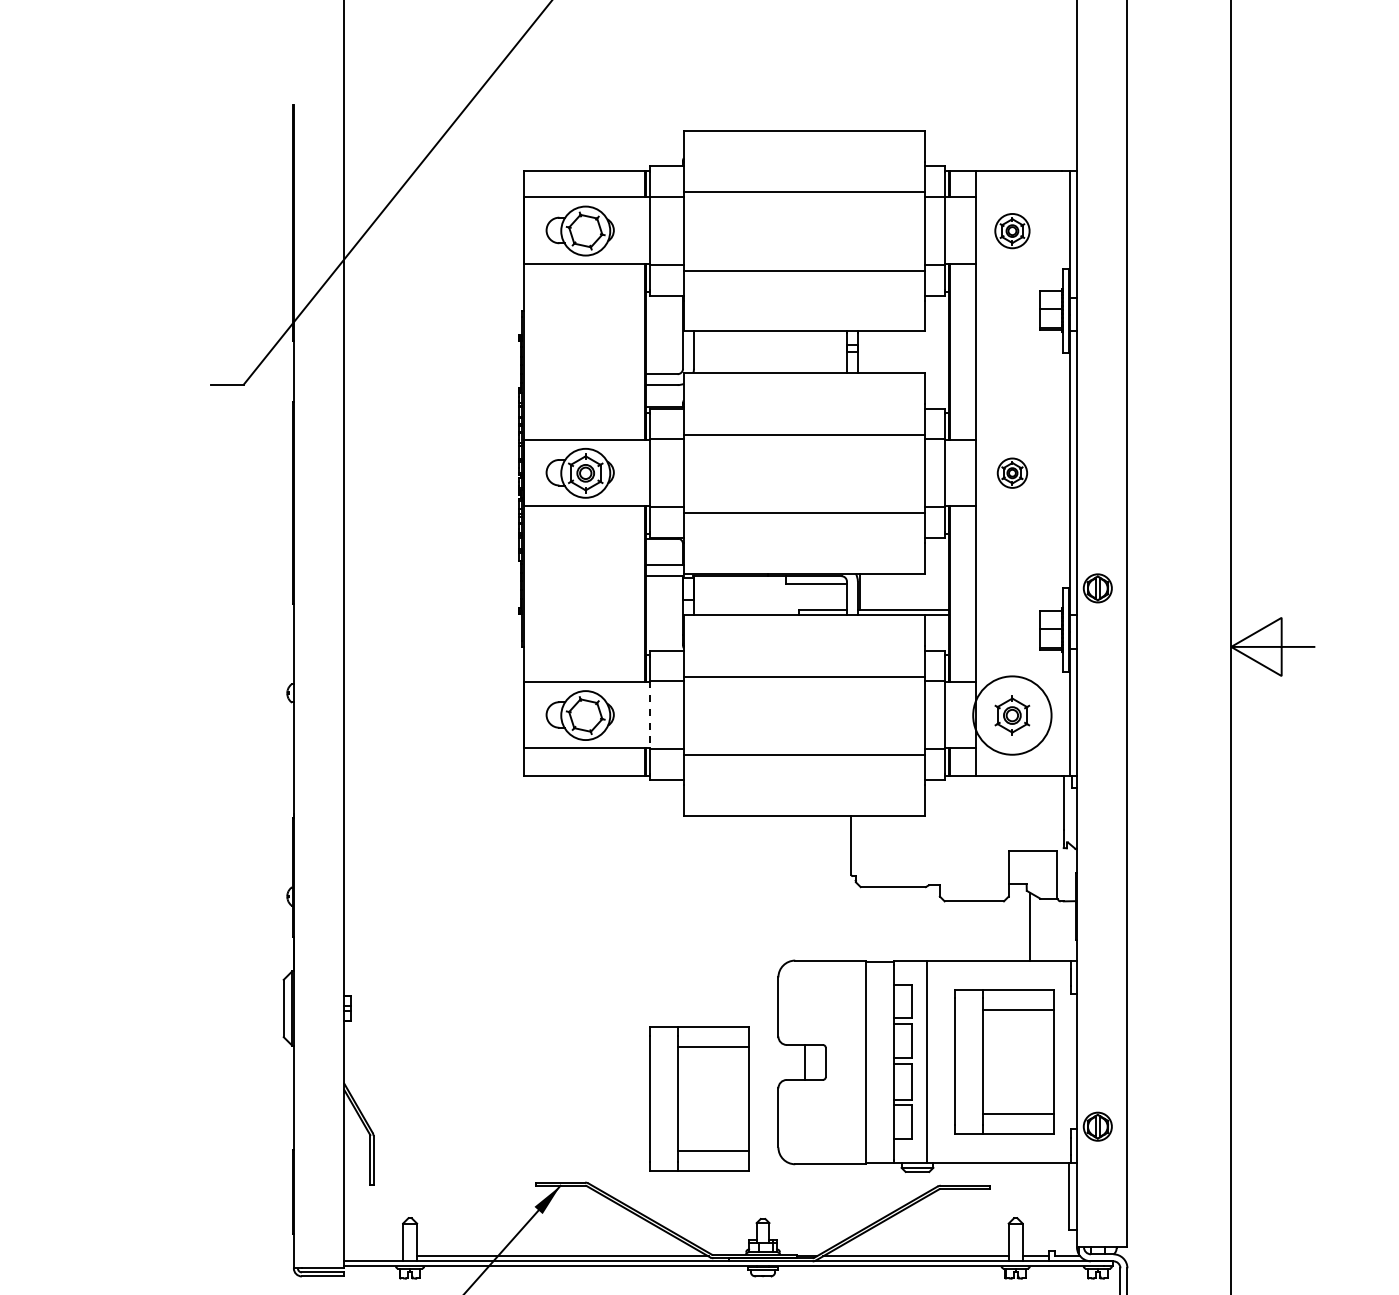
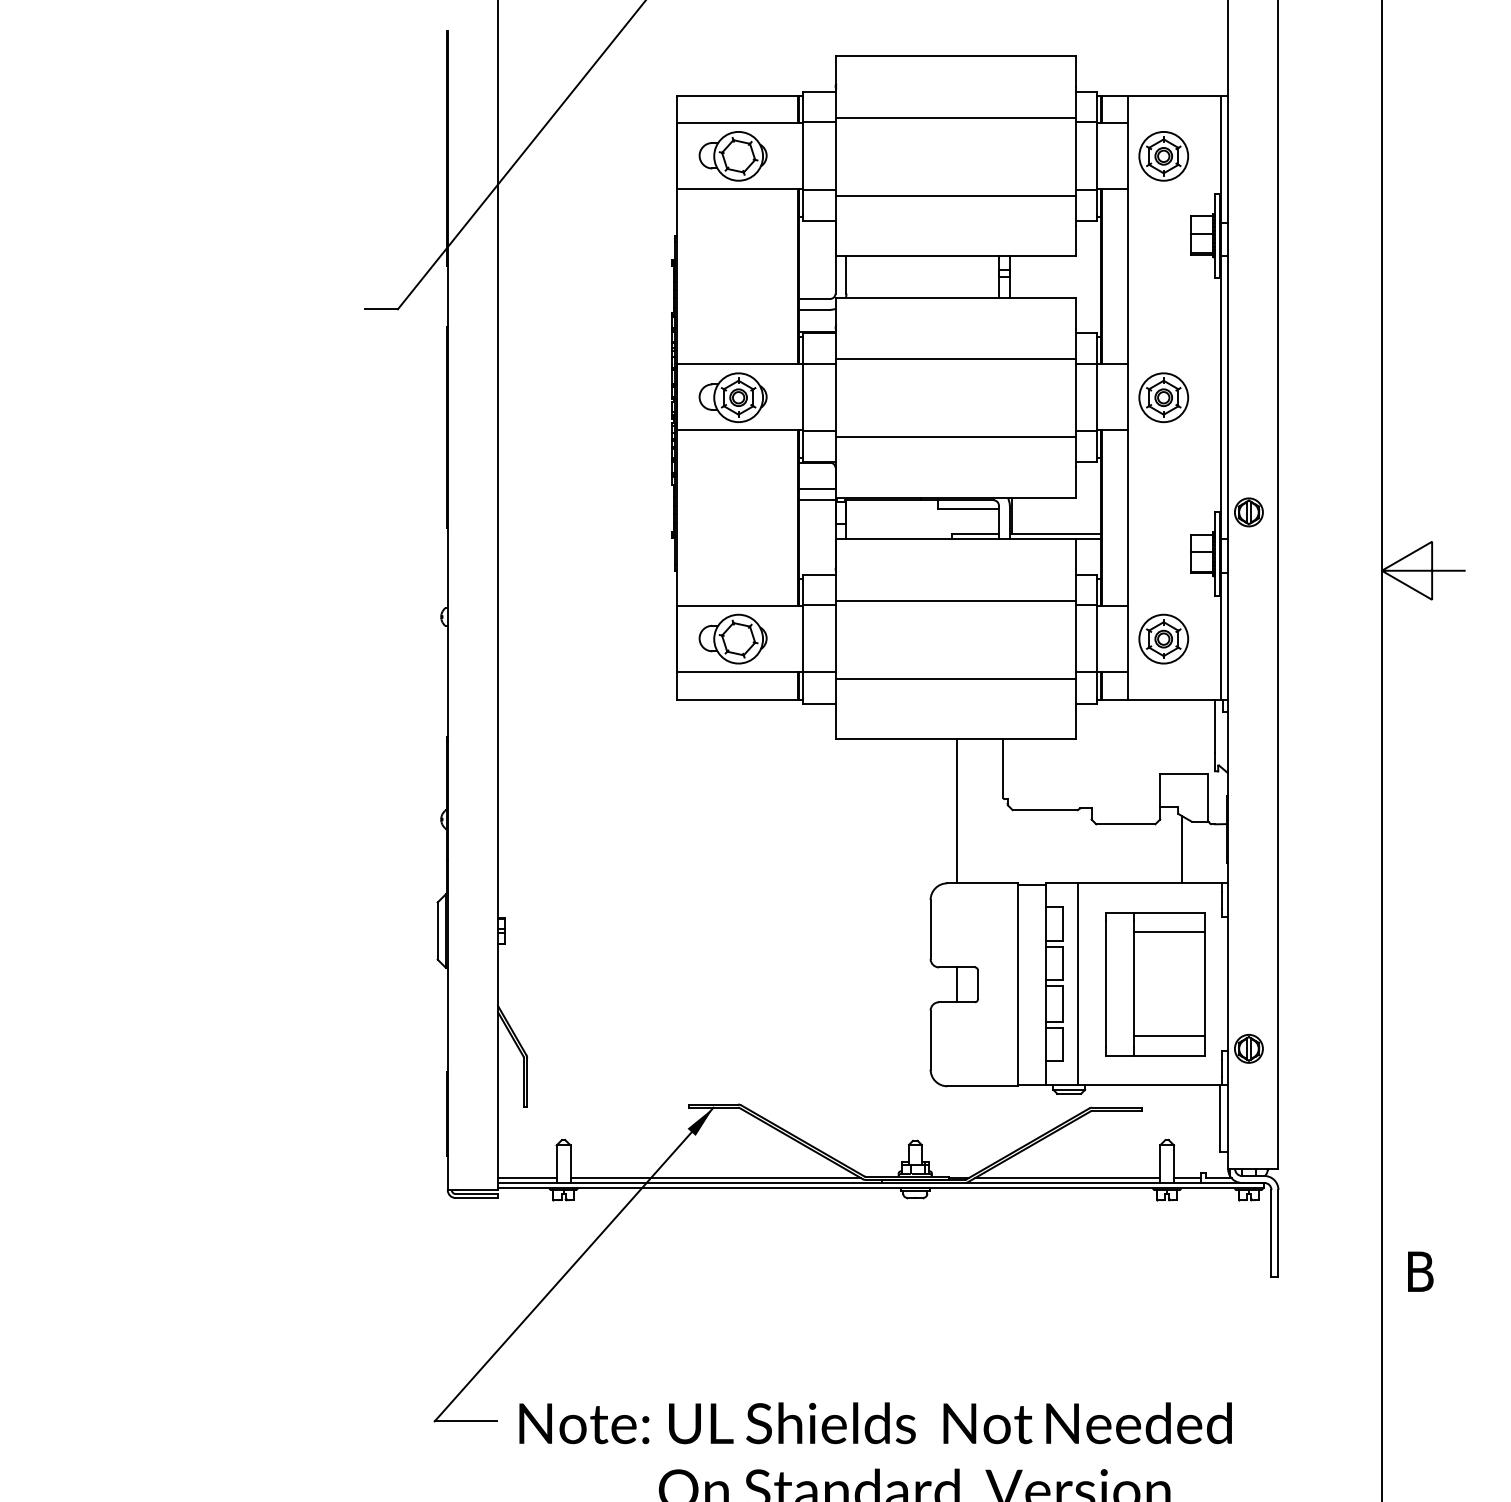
part: (1012, 231) -> (1163, 156), size x1.43
part: (1012, 473) -> (1163, 397), size x1.67
line: (649, 714) -> (802, 638), dashed -> solid
circle: (1012, 714) -> (1163, 638), size x0.62
line: (804, 888) -> (956, 811), added
part: (699, 1099) -> (851, 1021), removed
line: (373, 1256) -> (527, 1178), added

